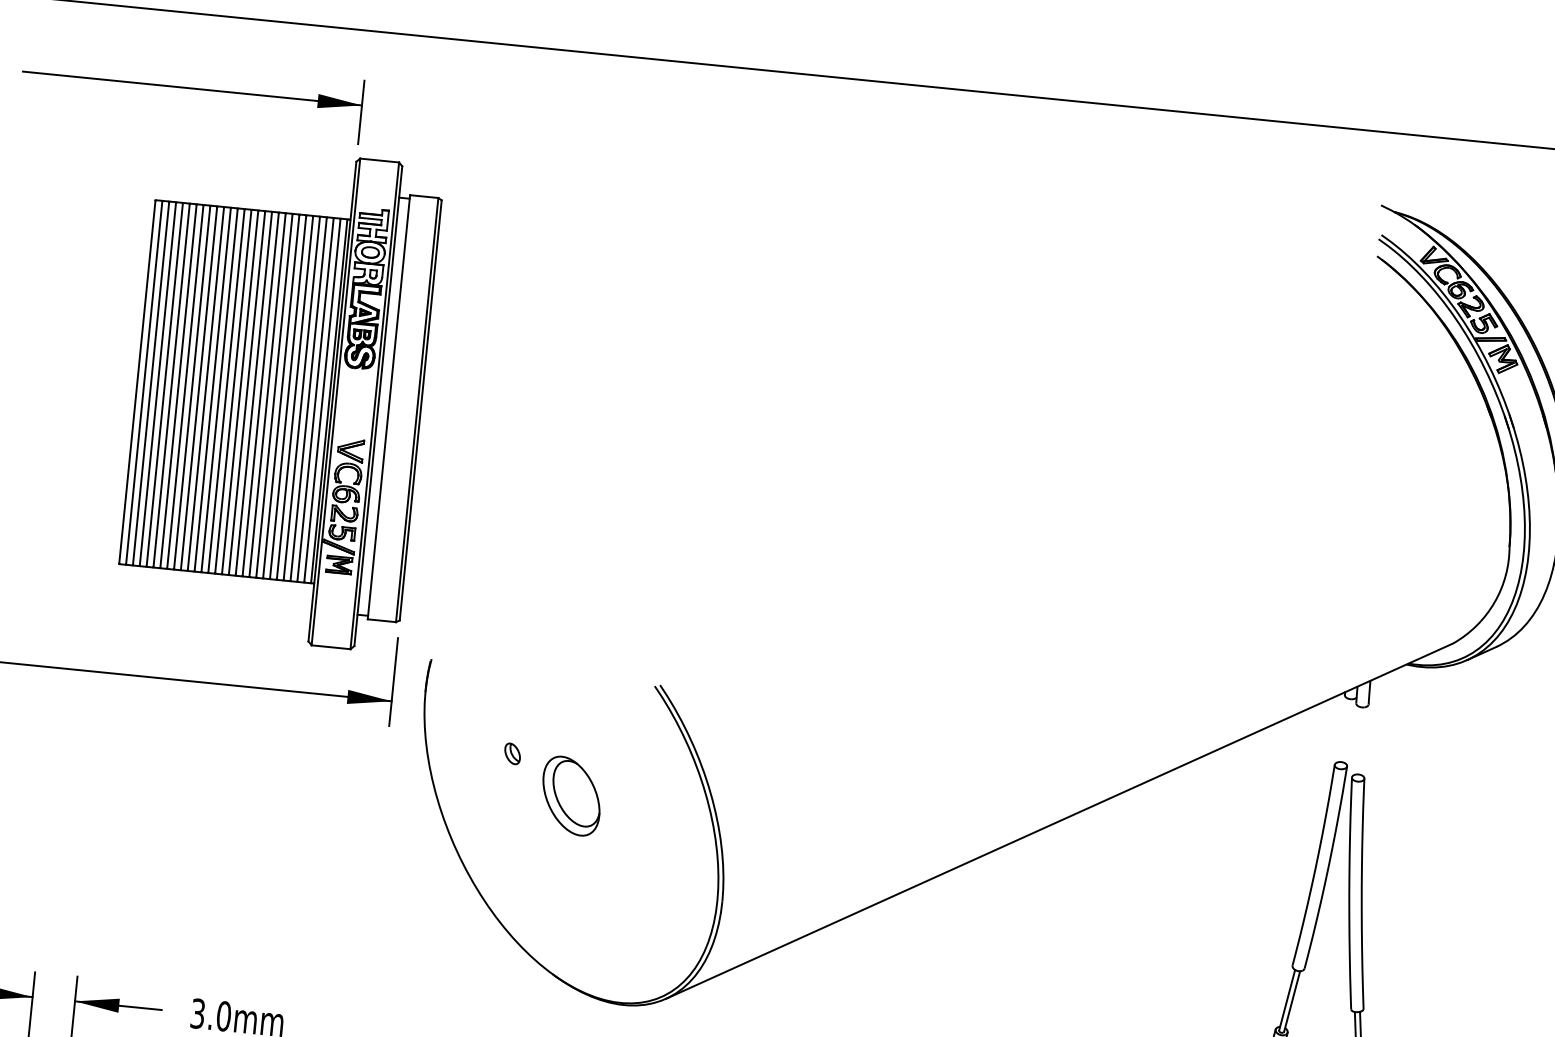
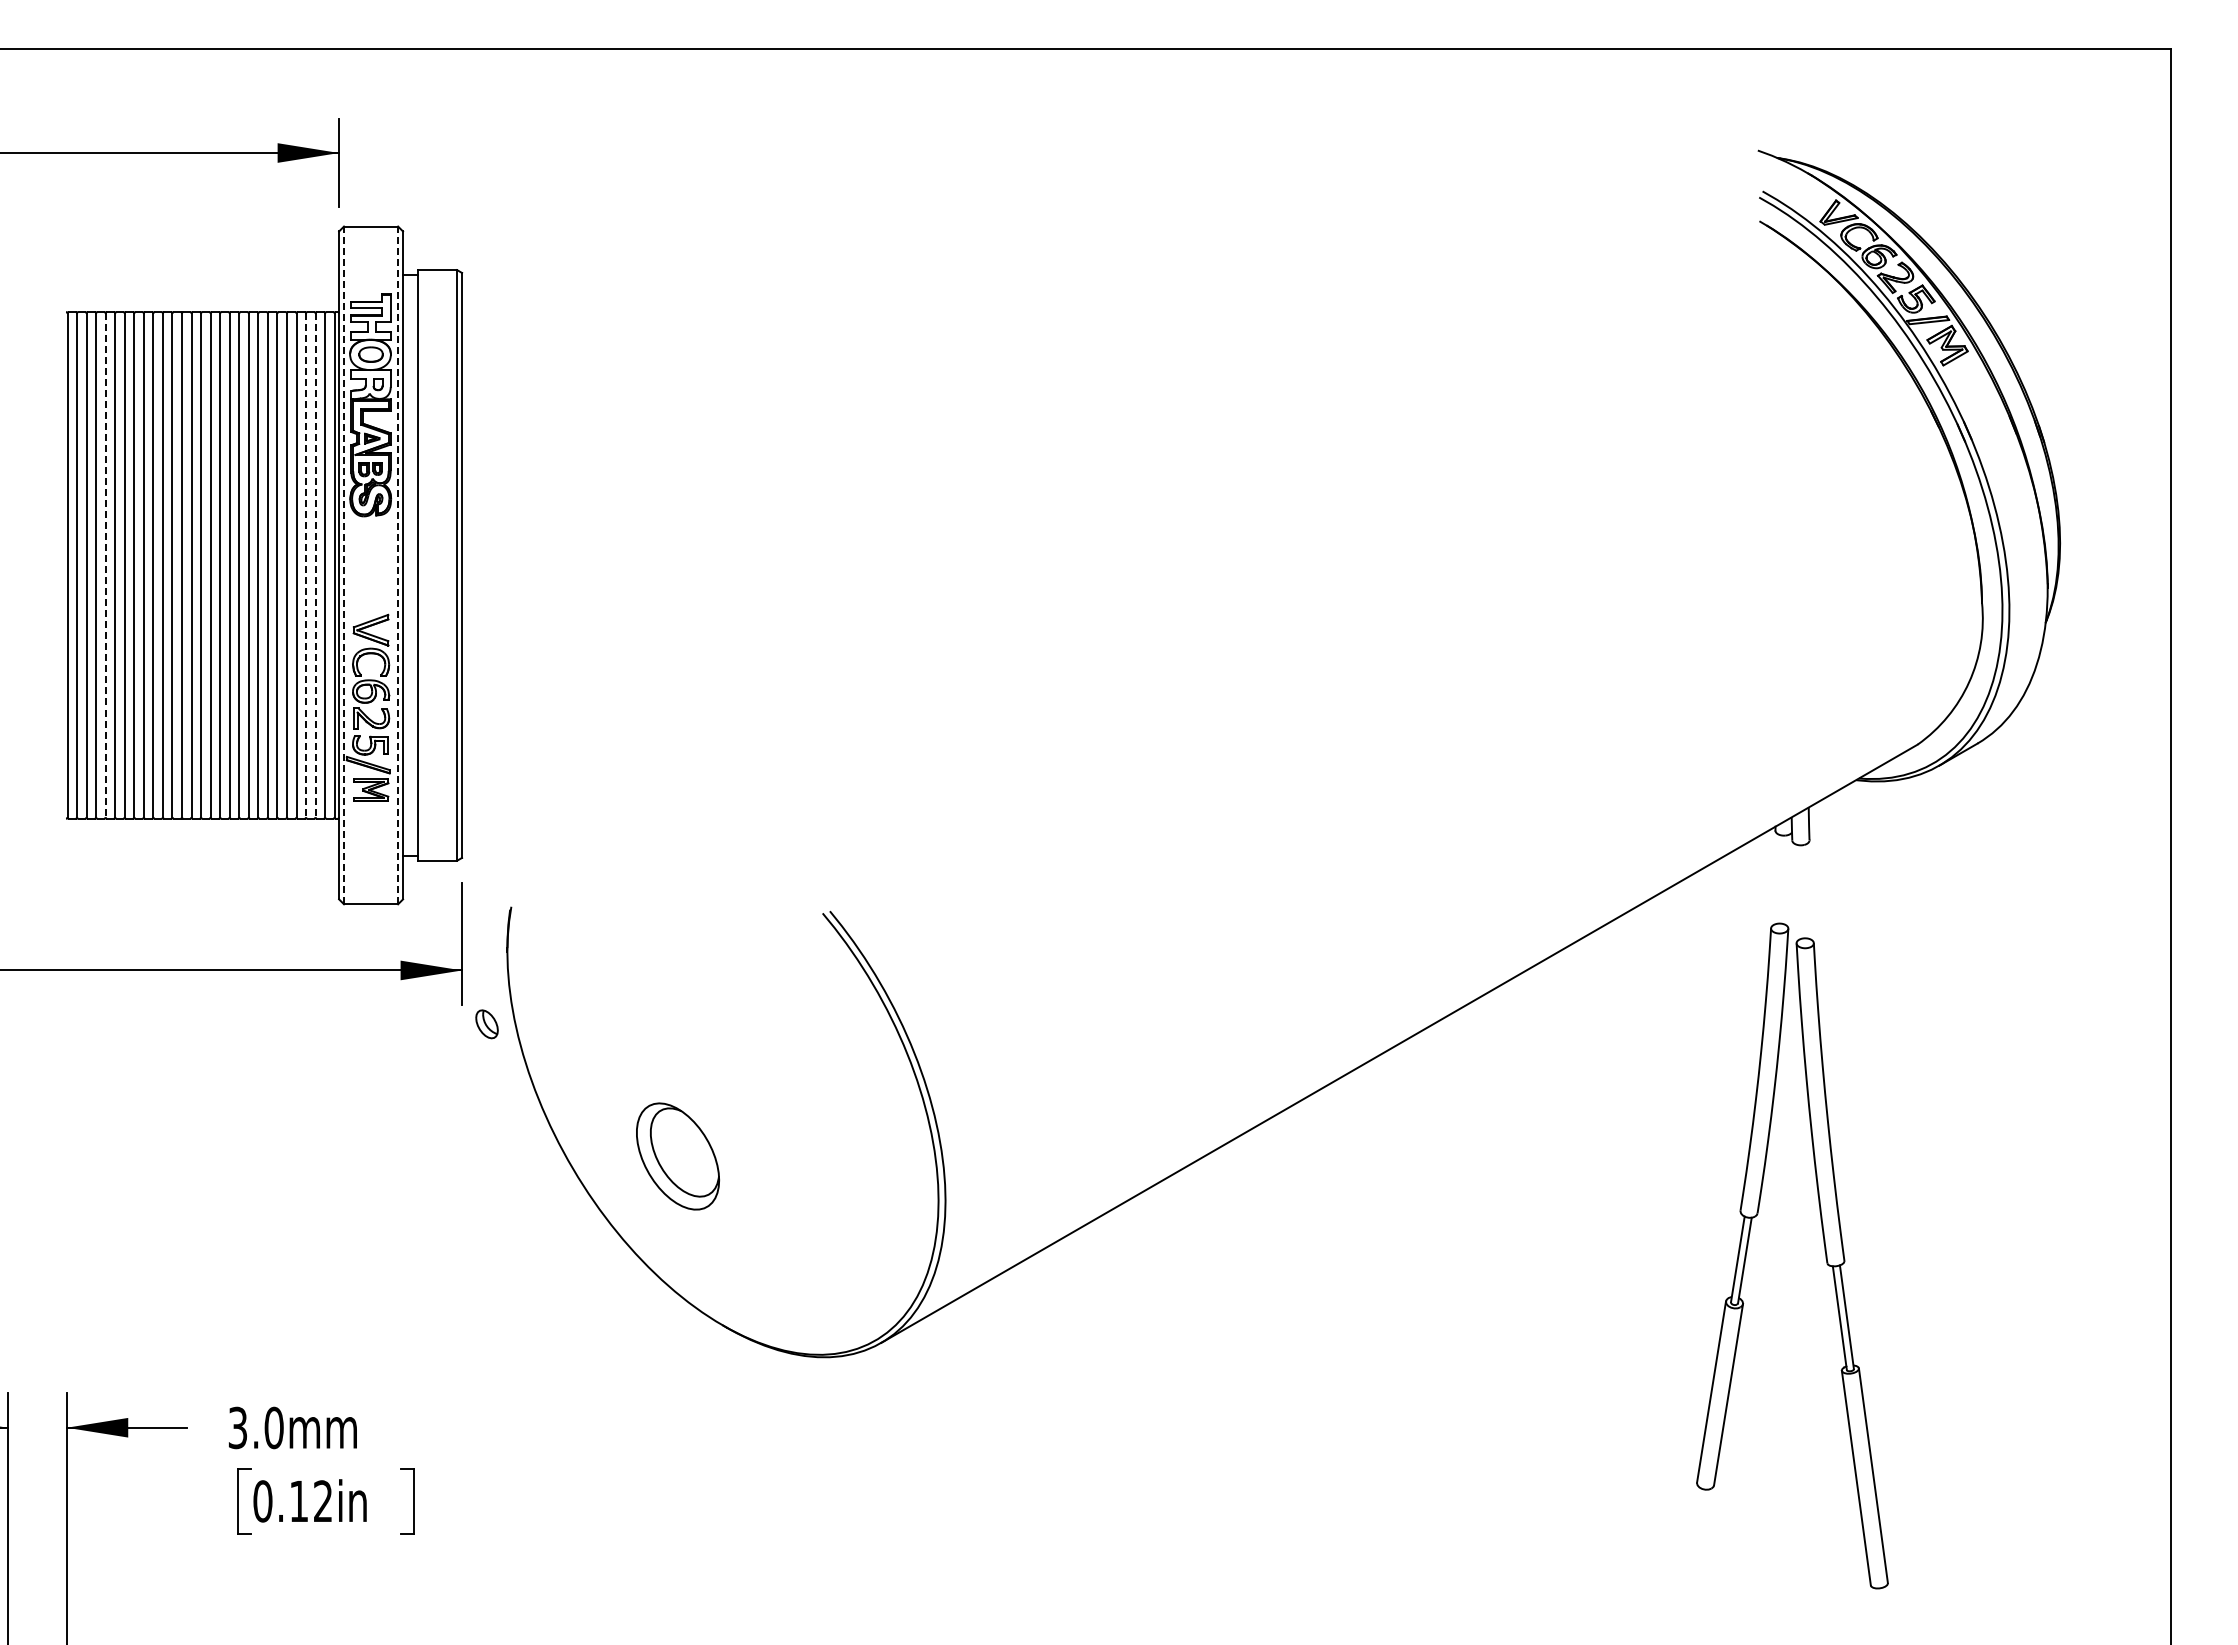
line: (164, 384) -> (105, 565), solid -> dashed
line: (309, 399) -> (306, 565), solid -> dashed
line: (315, 399) -> (315, 565), solid -> dashed
line: (336, 402) -> (344, 565), solid -> dashed
line: (375, 405) -> (398, 565), solid -> dashed
part: (512, 753) -> (486, 1024), moved
part: (571, 796) -> (677, 1156), moved

